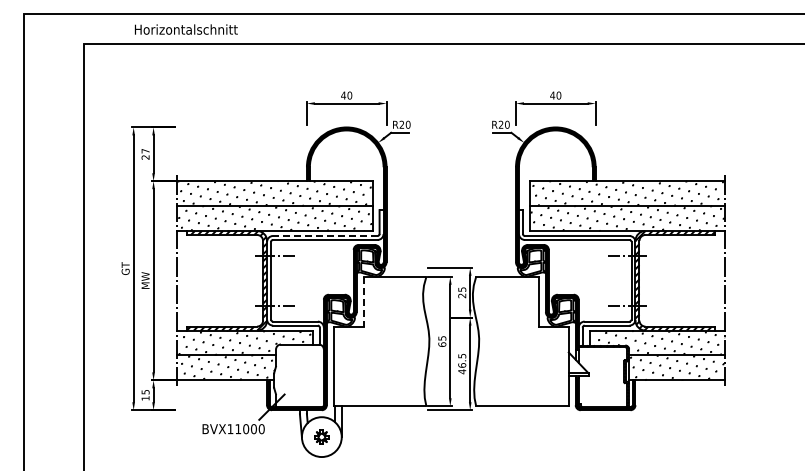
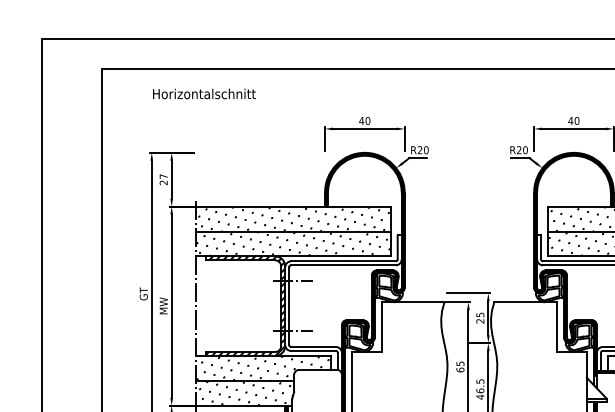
text: (186, 29) -> (204, 93), moved
line: (324, 235) -> (342, 260), dashed -> solid
line: (363, 301) -> (381, 326), dashed -> solid

